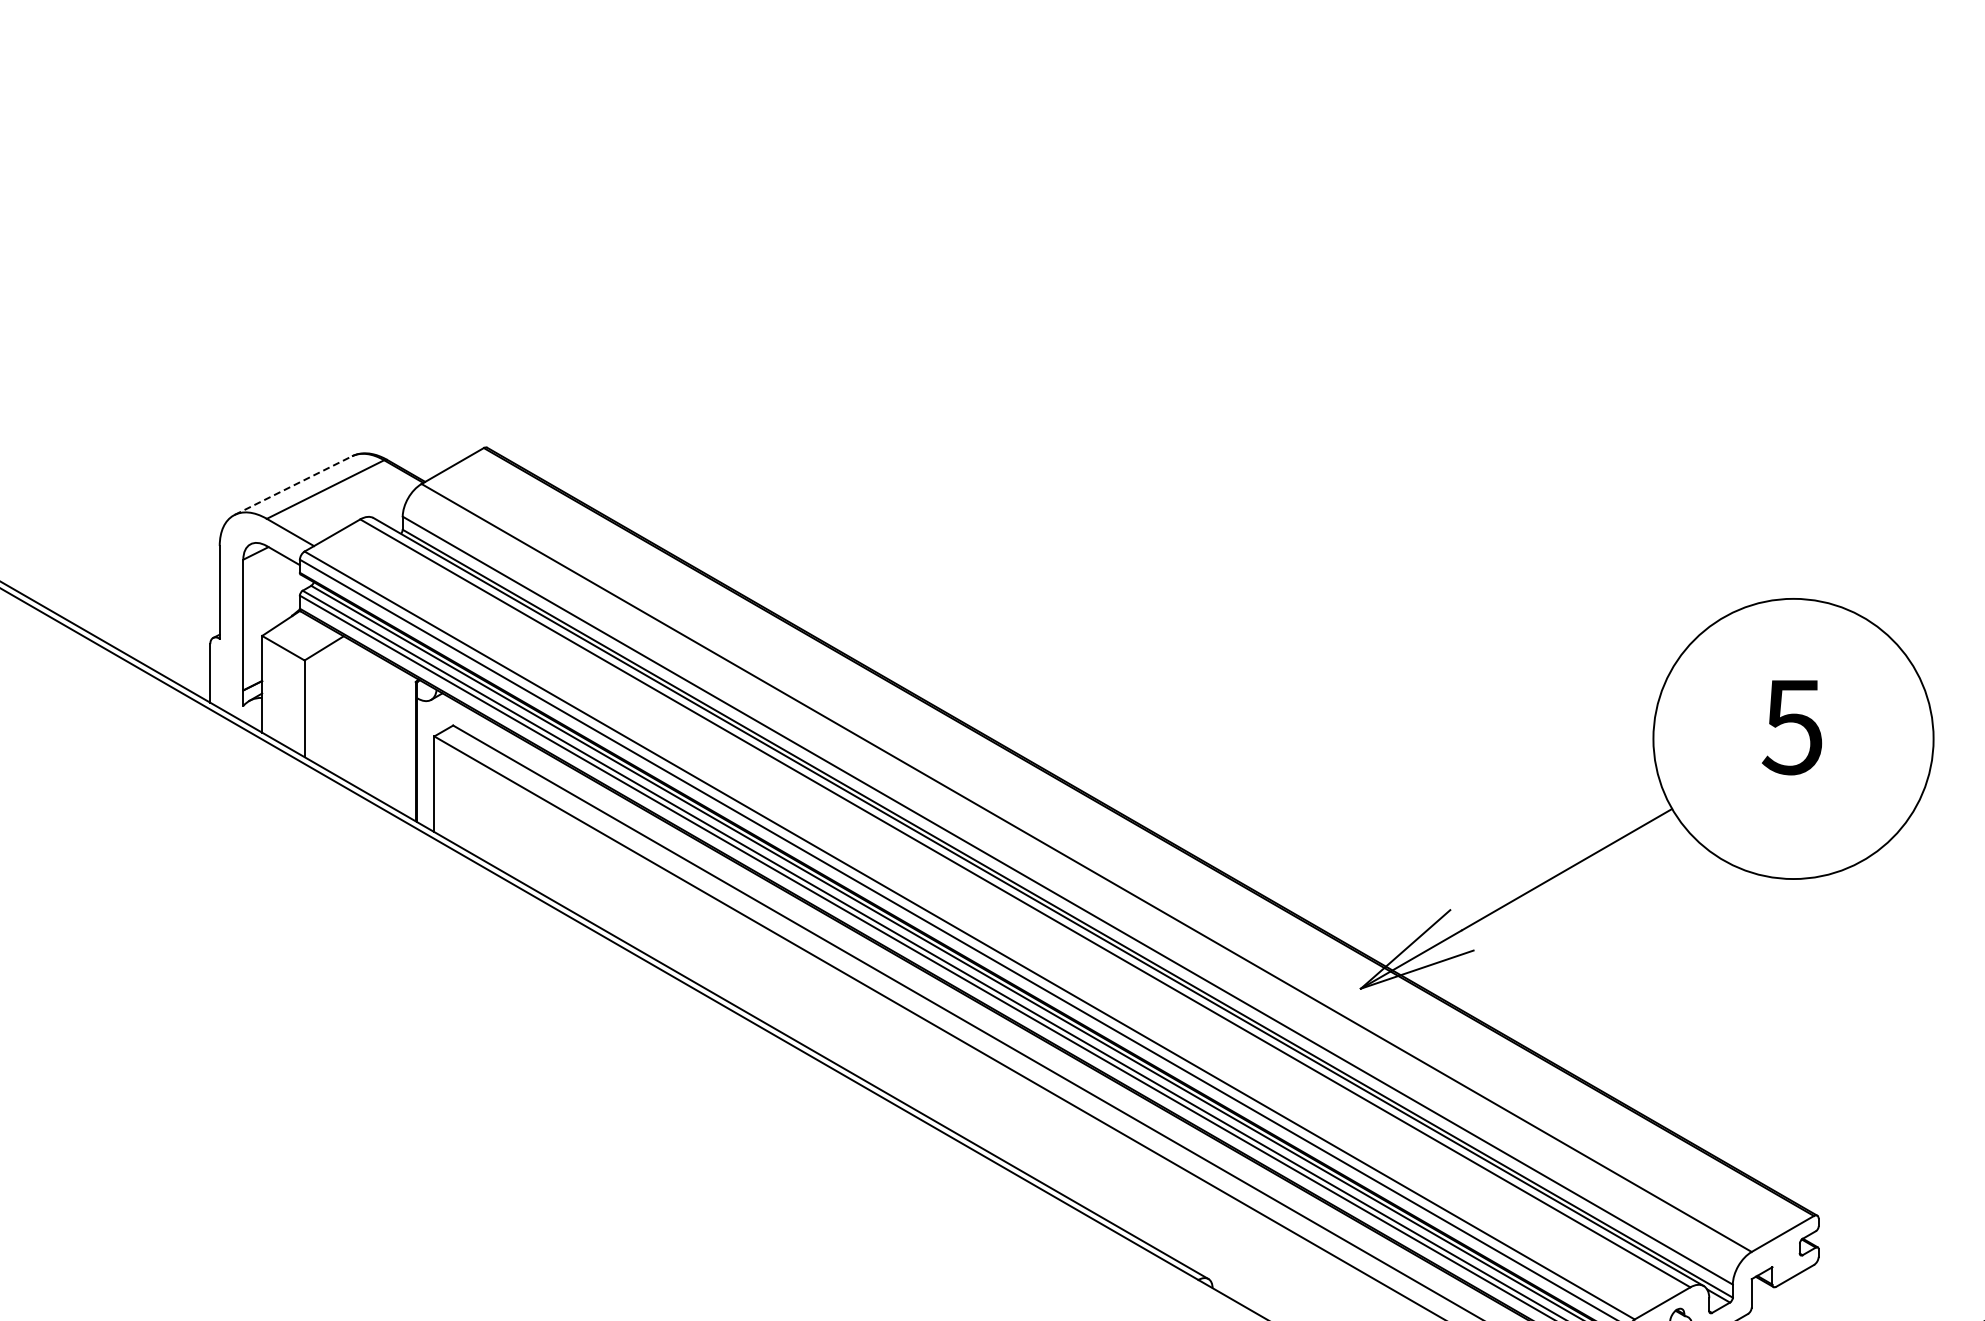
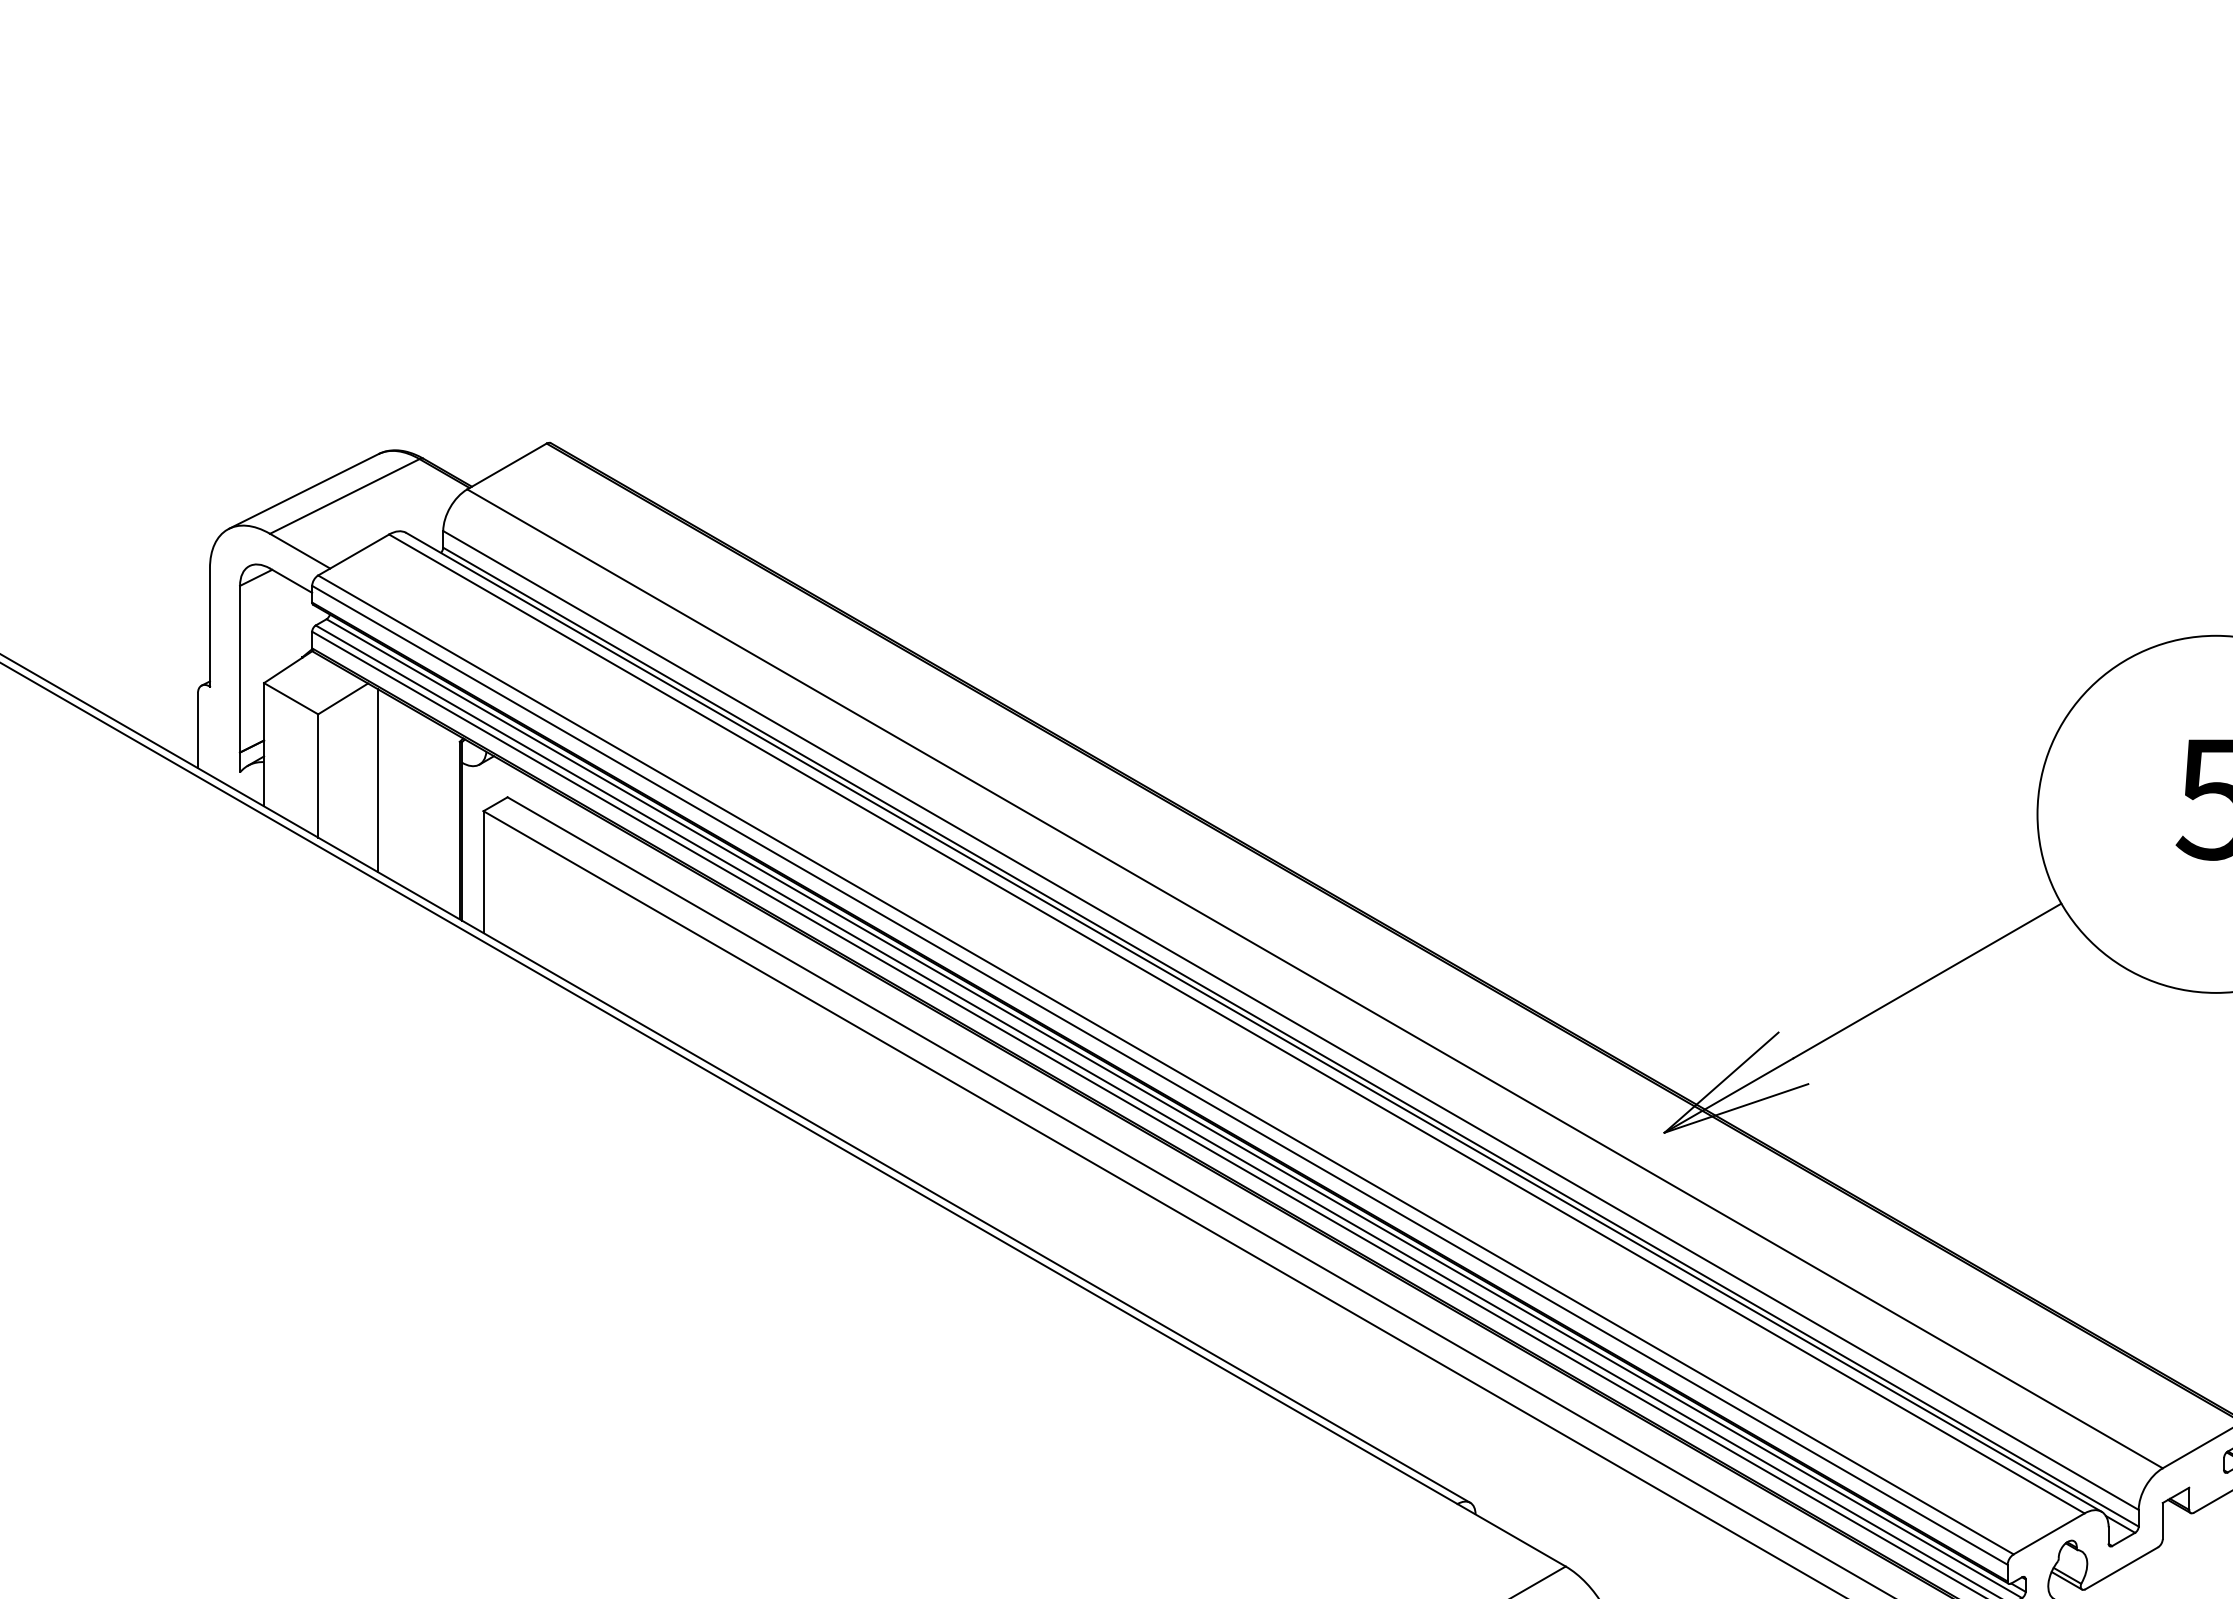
line: (293, 485) -> (303, 491), dashed -> solid
line: (351, 712) -> (377, 780), added

